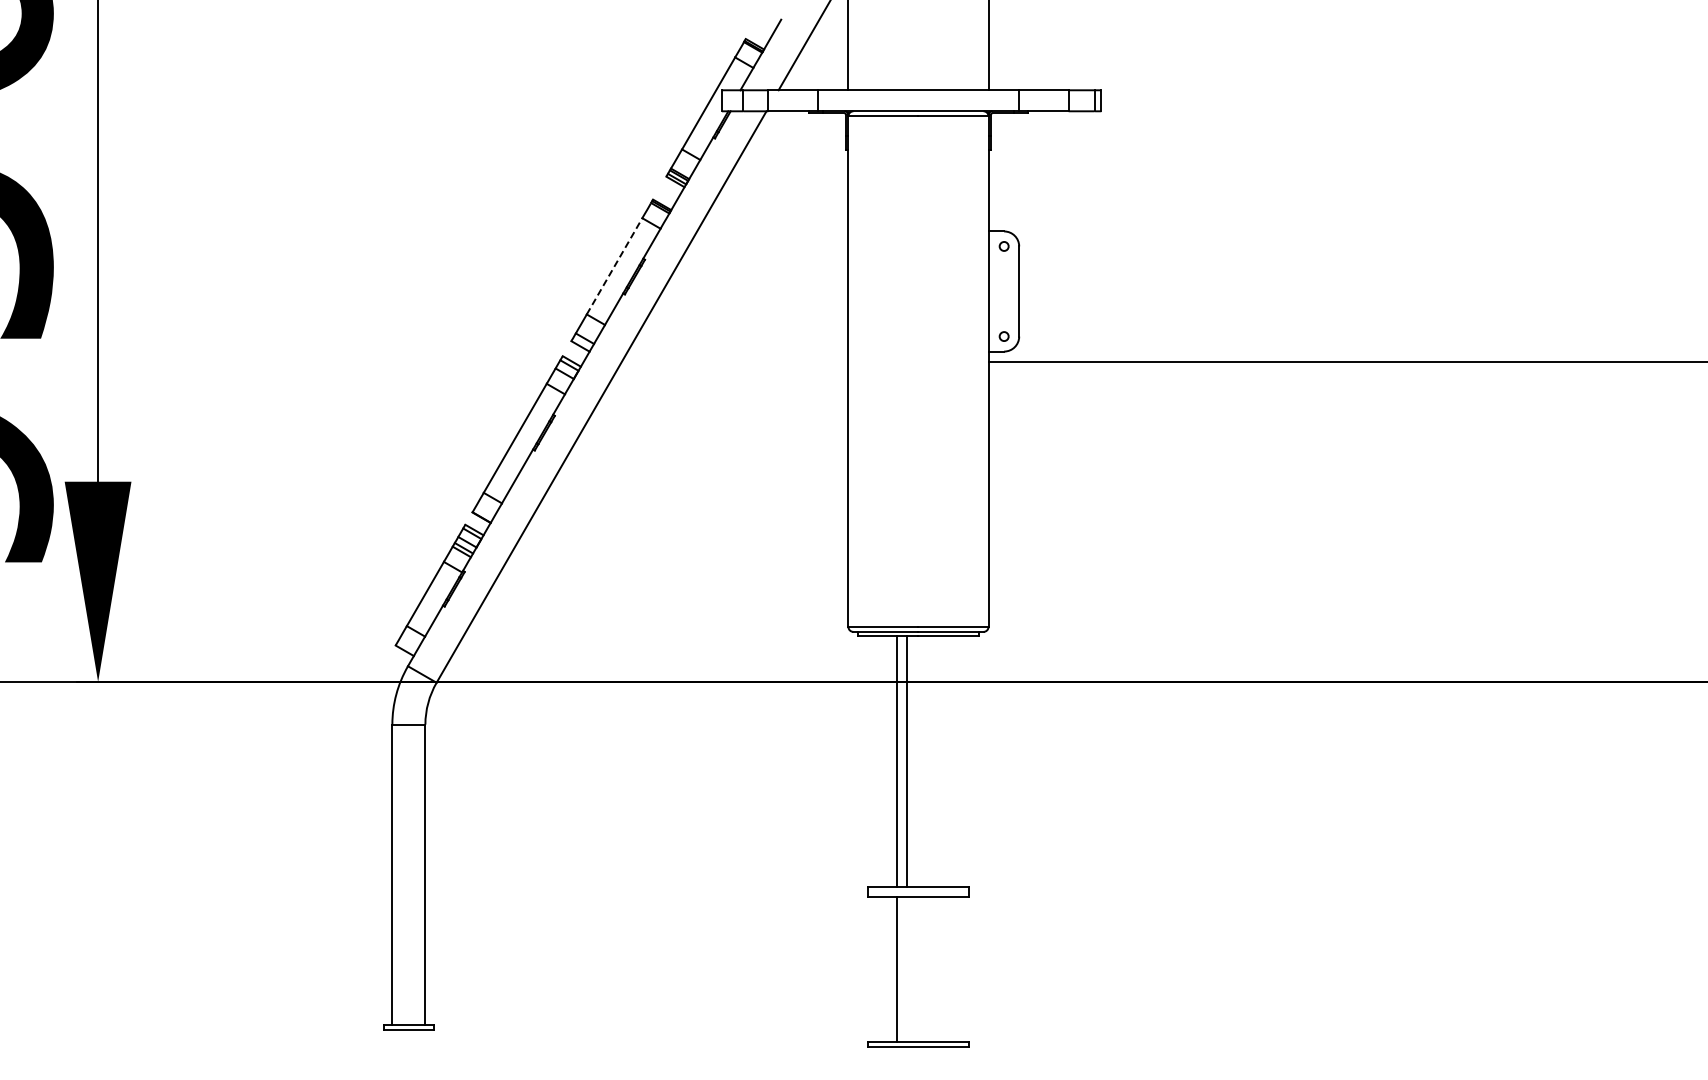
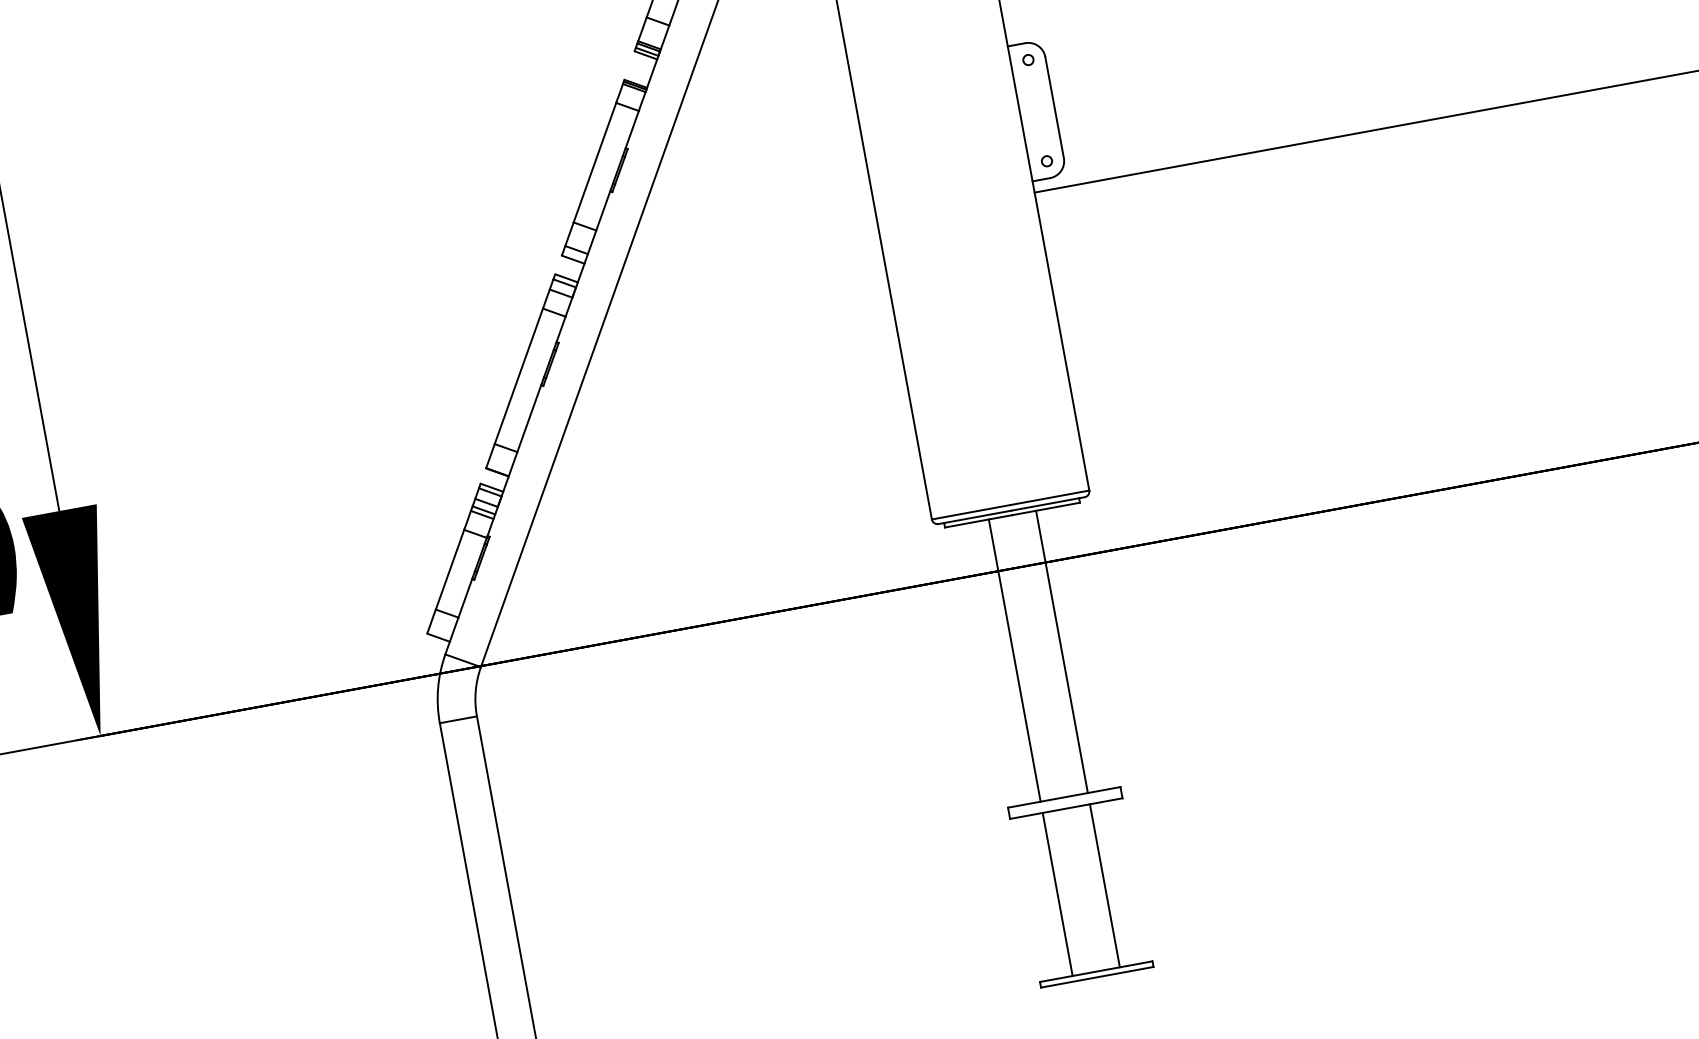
line: (614, 266) -> (594, 162), dashed -> solid
line: (906, 761) -> (1061, 651), moved
line: (939, 969) -> (1104, 885), added

